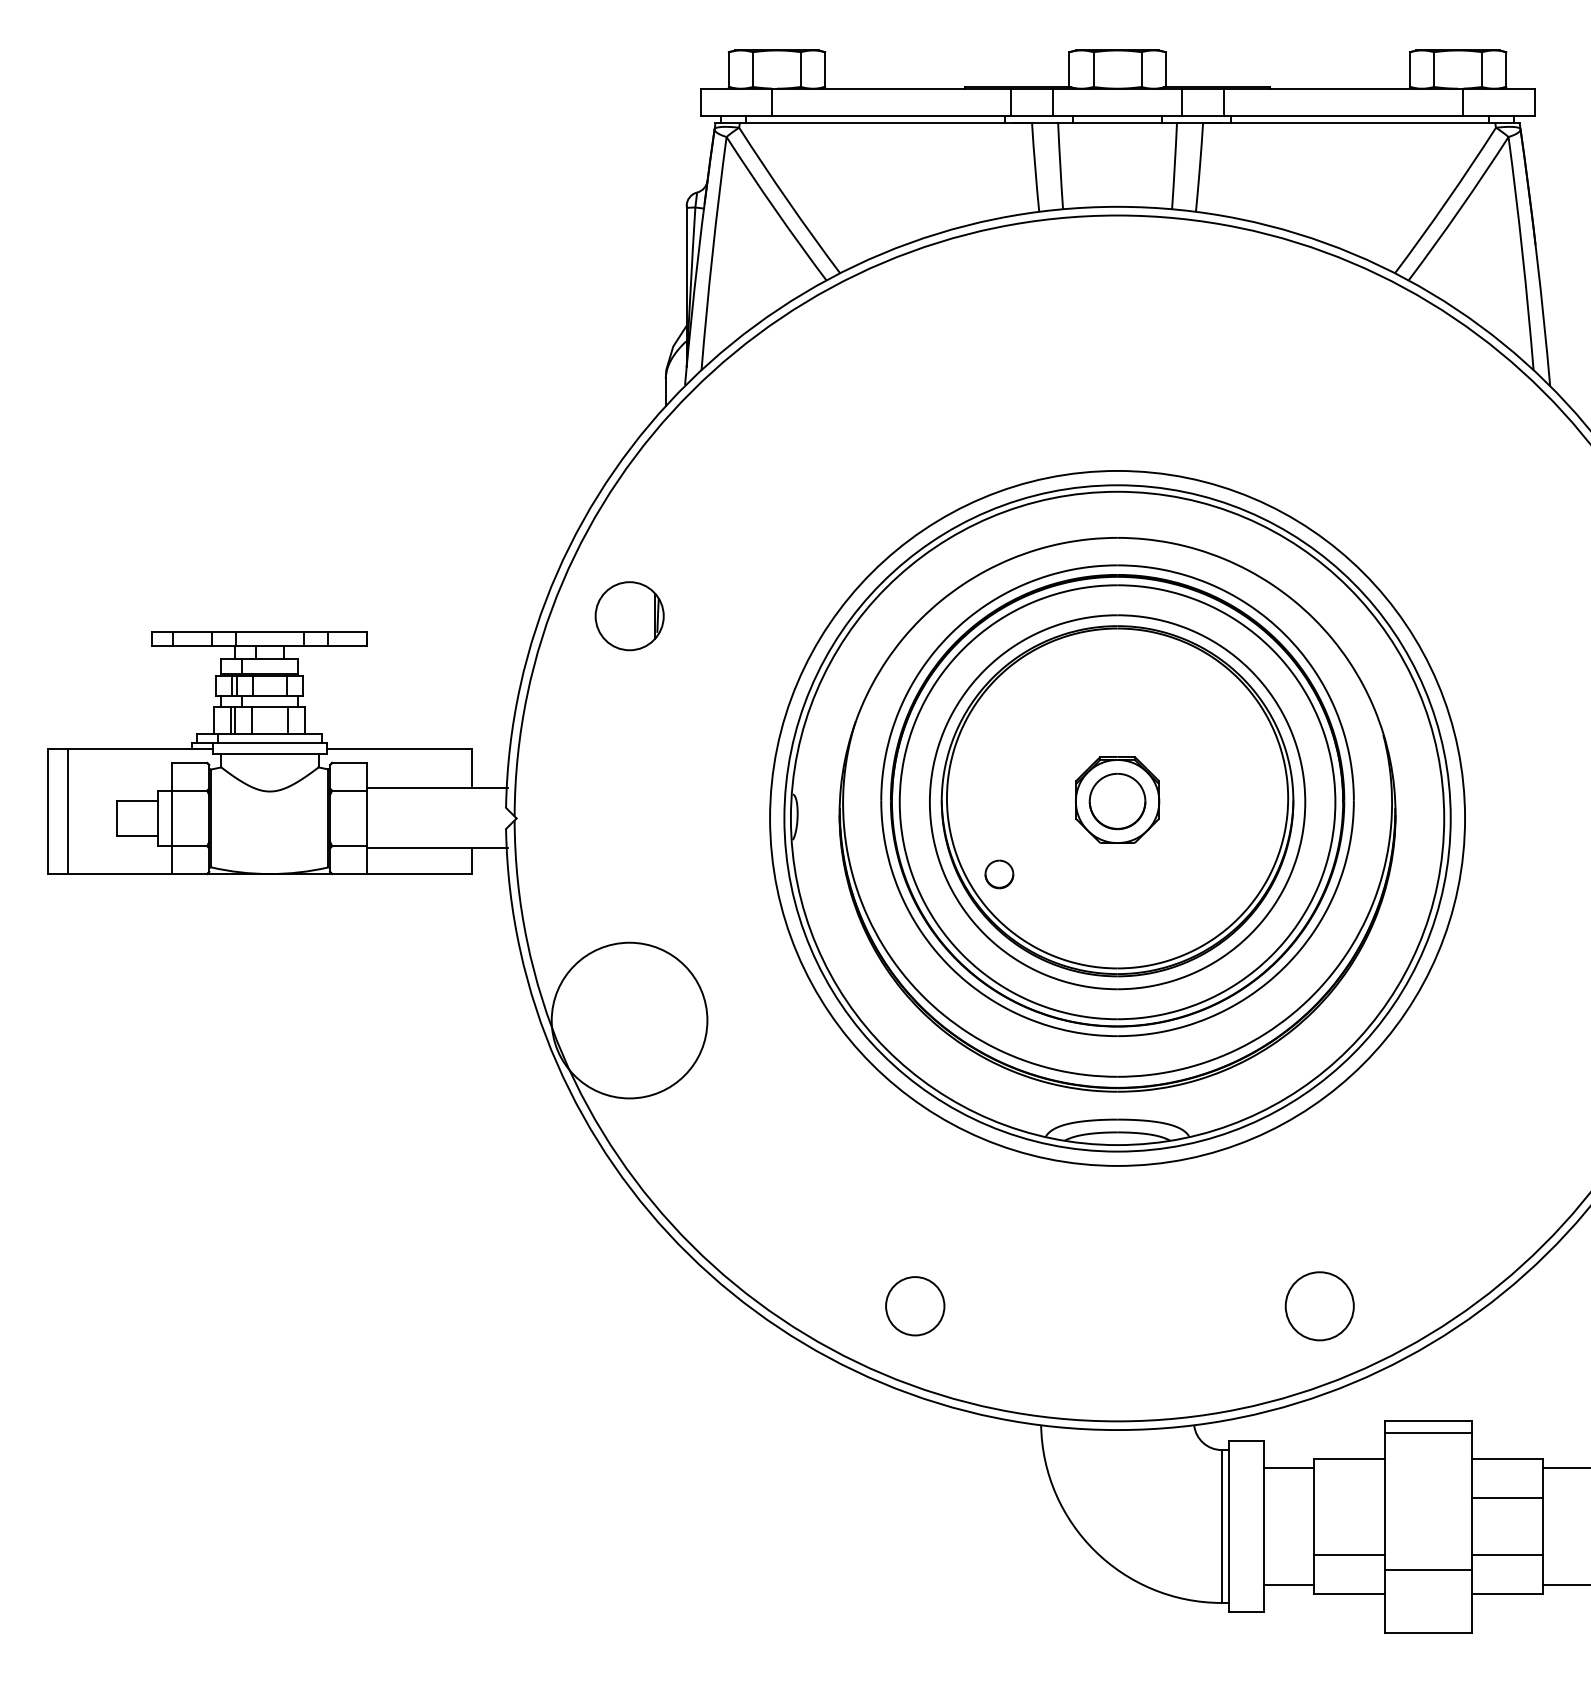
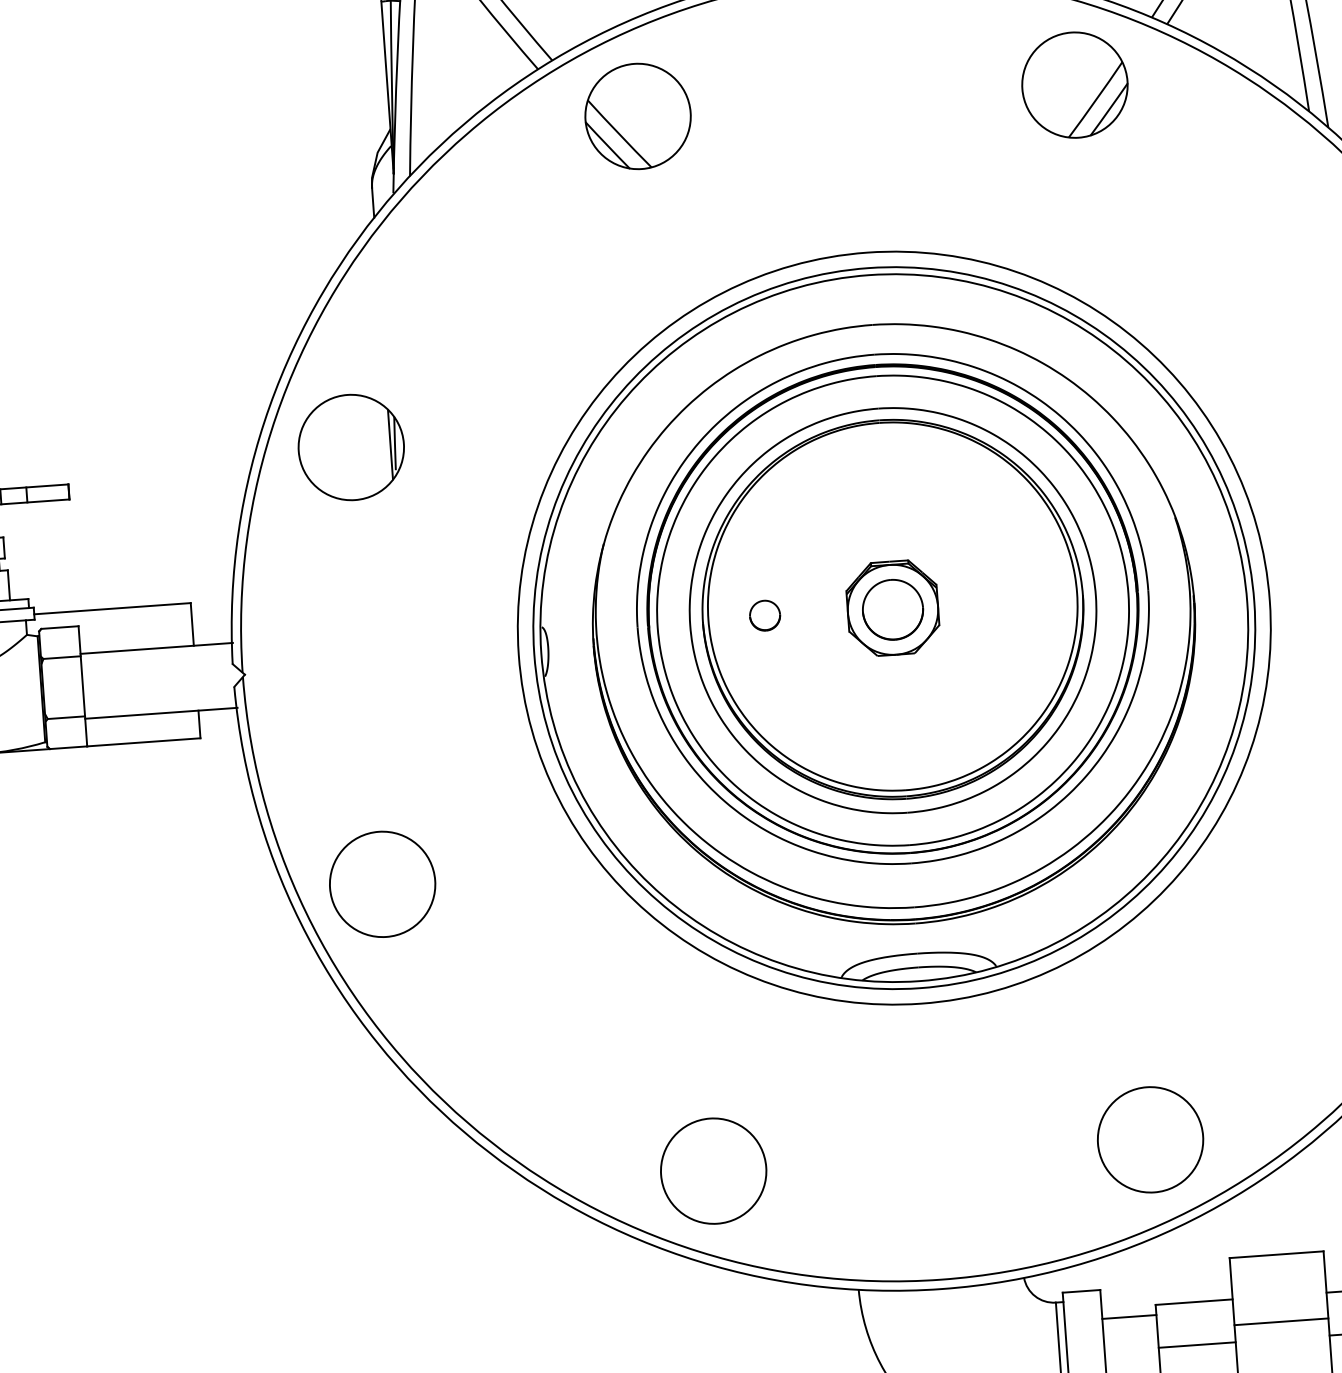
part: (914, 329) -> (637, 115), added
part: (1319, 329) -> (1074, 84), added
part: (629, 615) -> (351, 446), size x1.43
part: (999, 874) -> (765, 615), moved
circle: (629, 1020) -> (382, 884), size x0.62
circle: (914, 1305) -> (712, 1170), size x1.67
circle: (1319, 1305) -> (1150, 1138), size x1.43
line: (1427, 1432) -> (1280, 1321), moved
line: (1348, 1498) -> (1196, 1345), added

